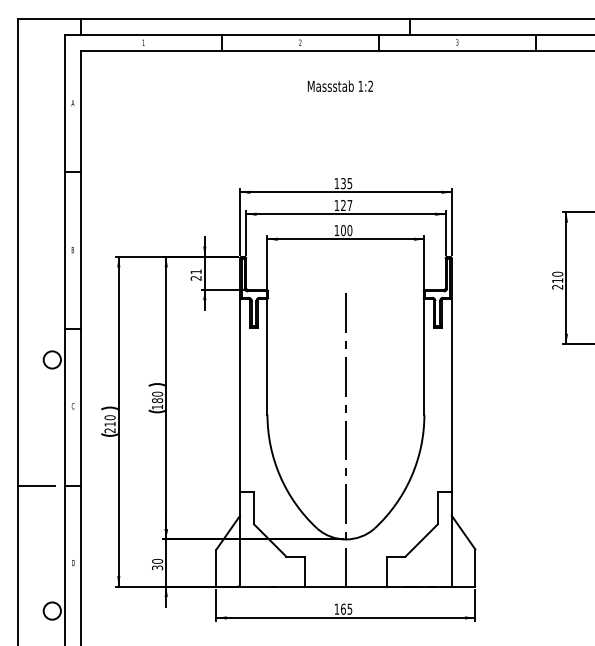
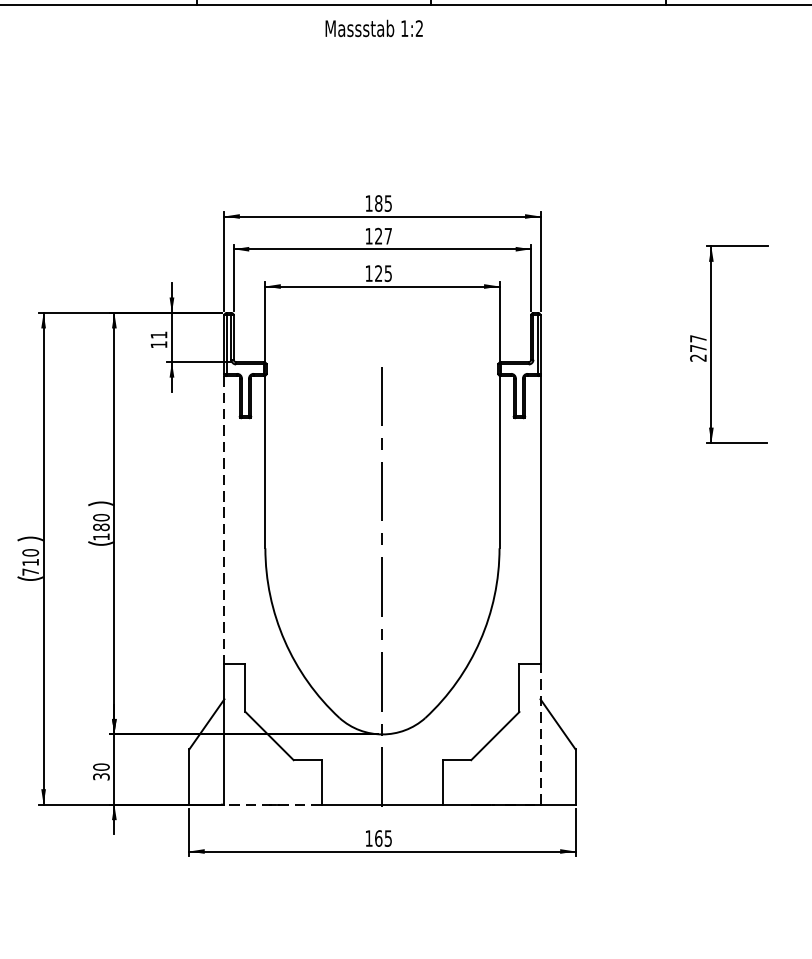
text: (339, 85) -> (372, 27), moved
text: (343, 183) -> (378, 203), 135 -> 185
text: (346, 230) -> (383, 273), 100 -> 125
text: (557, 276) -> (698, 342), 210 -> 277
text: (195, 278) -> (158, 345), 21 -> 11
line: (240, 395) -> (225, 519), solid -> dashed
text: (109, 430) -> (29, 571), 210 -> 710
line: (451, 538) -> (539, 732), solid -> dashed
line: (272, 586) -> (272, 804), solid -> dashed

